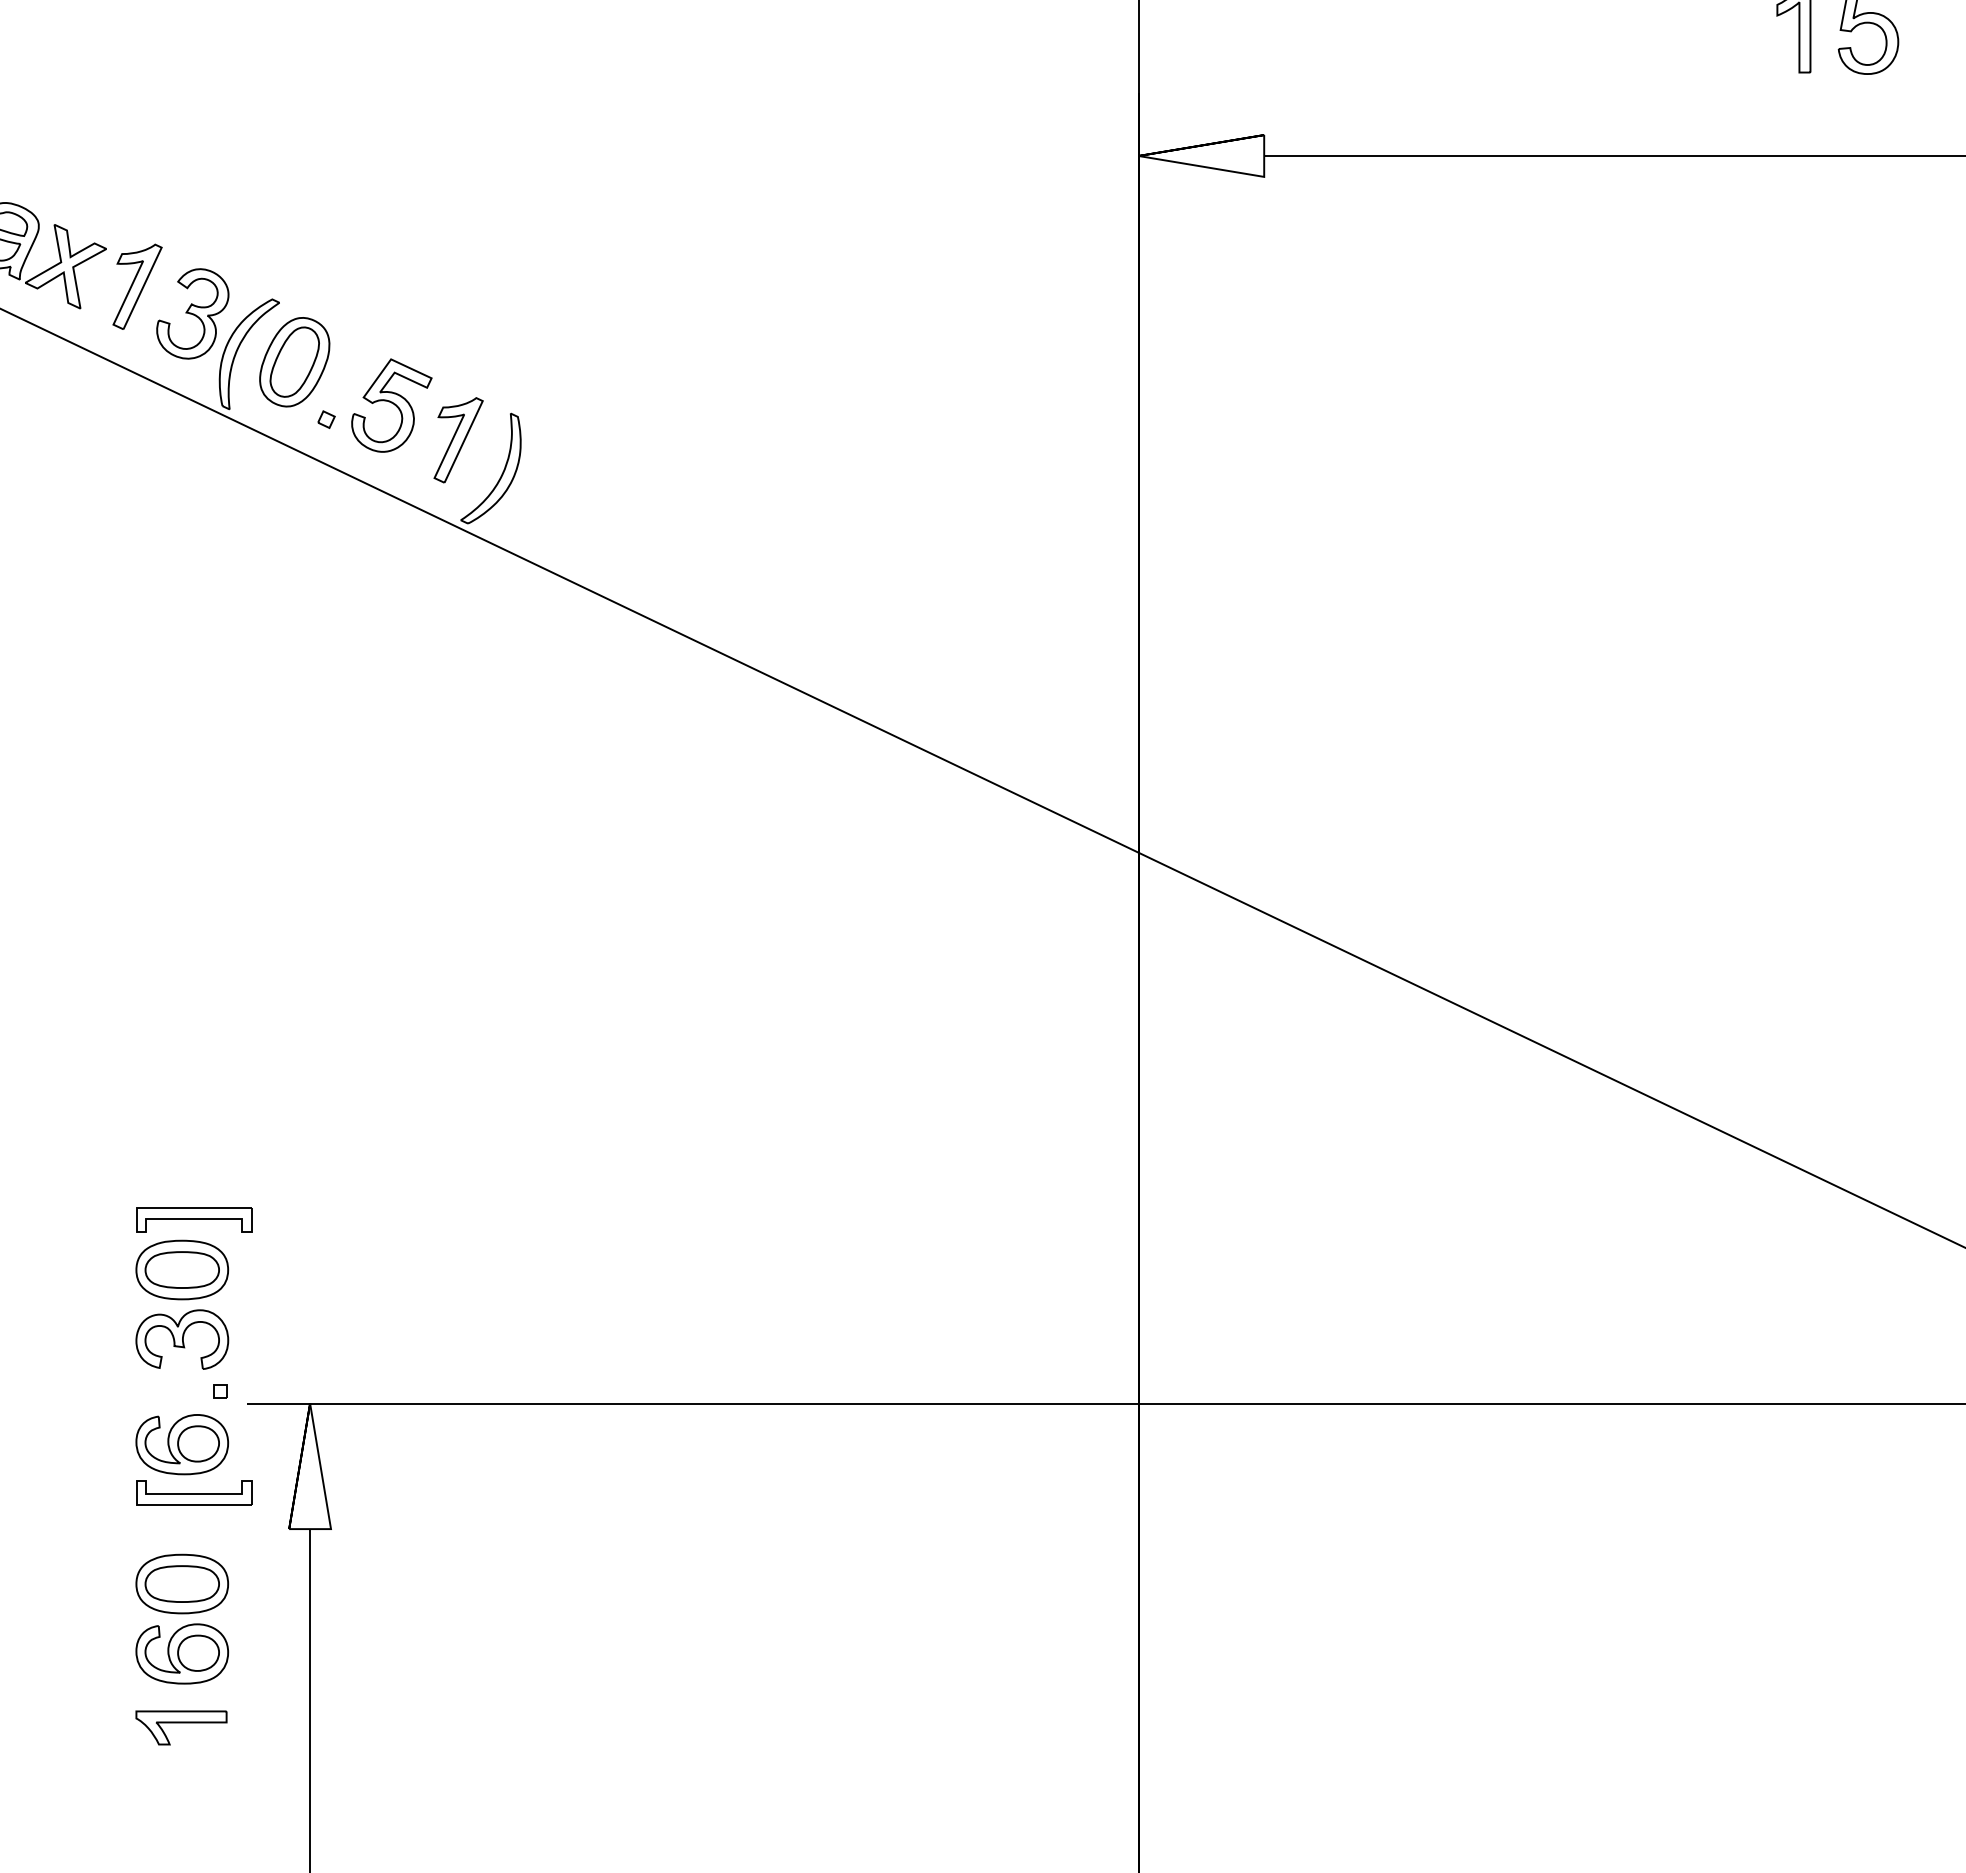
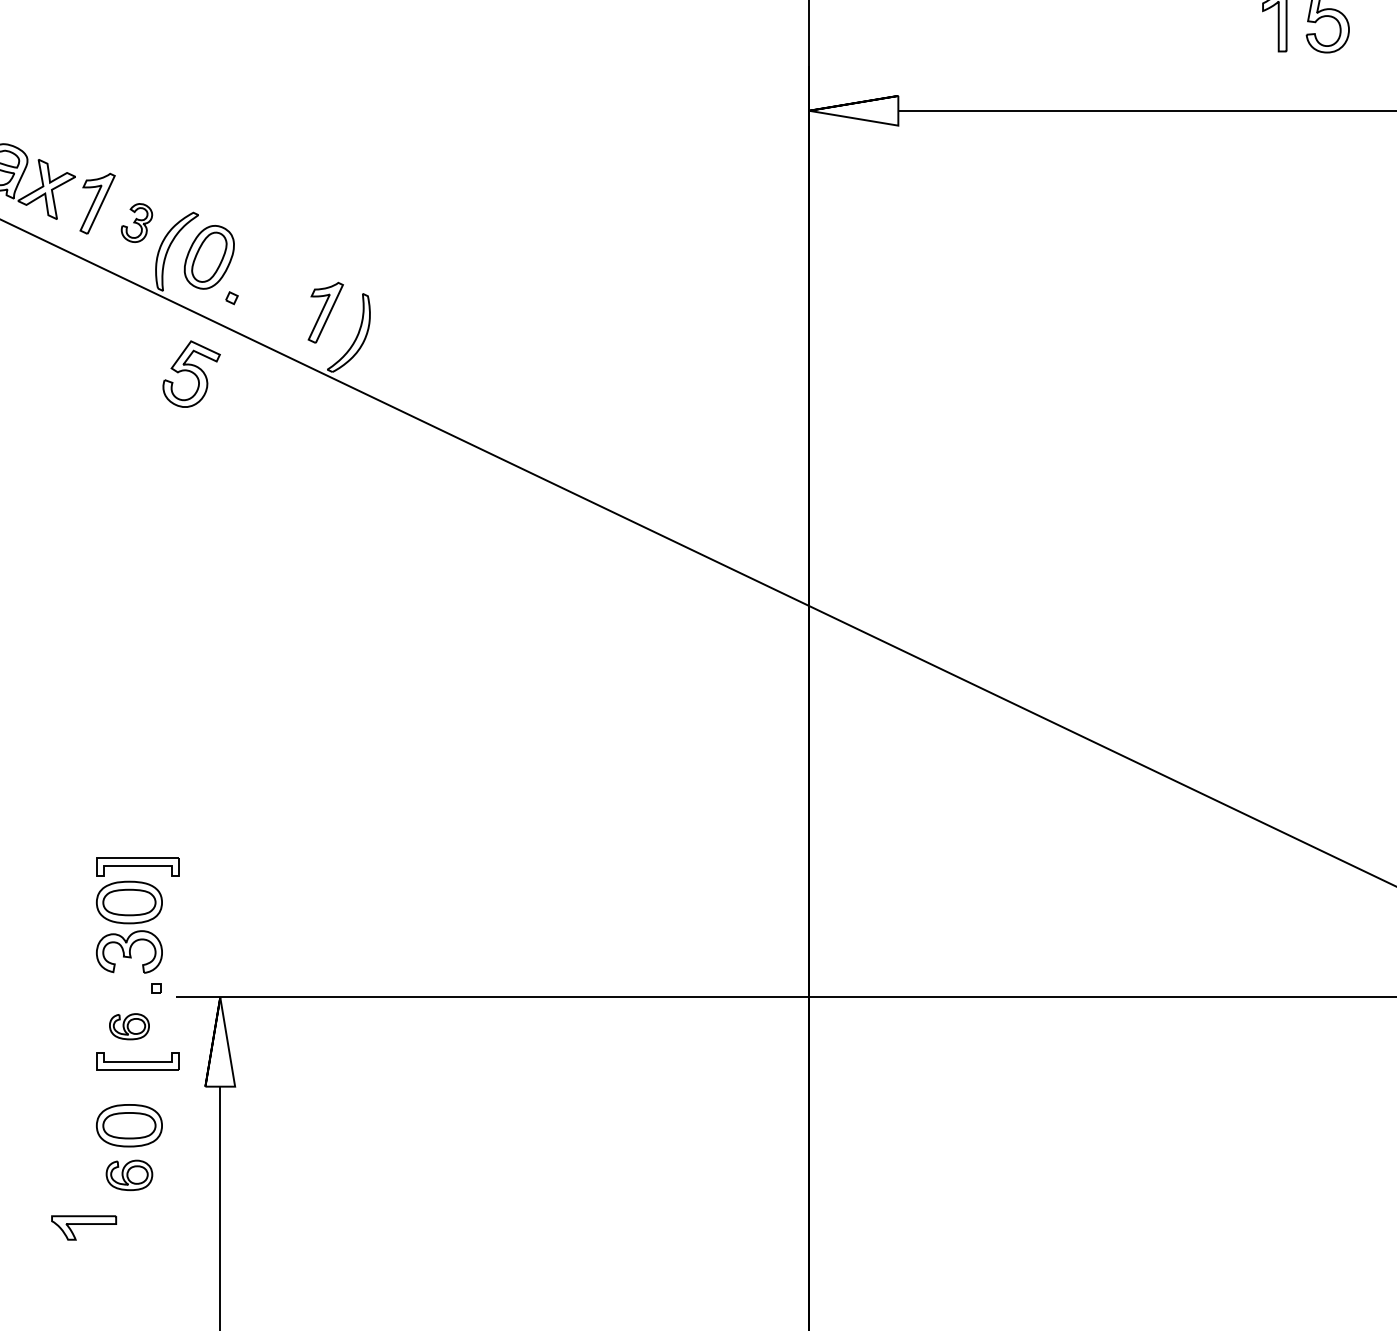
part: (192, 313) -> (136, 222), size x0.6
part: (391, 405) -> (191, 374), moved
part: (182, 1444) -> (129, 1026), size x0.6
part: (182, 1653) -> (129, 1175), size x0.7
part: (181, 1727) -> (84, 1227), moved

